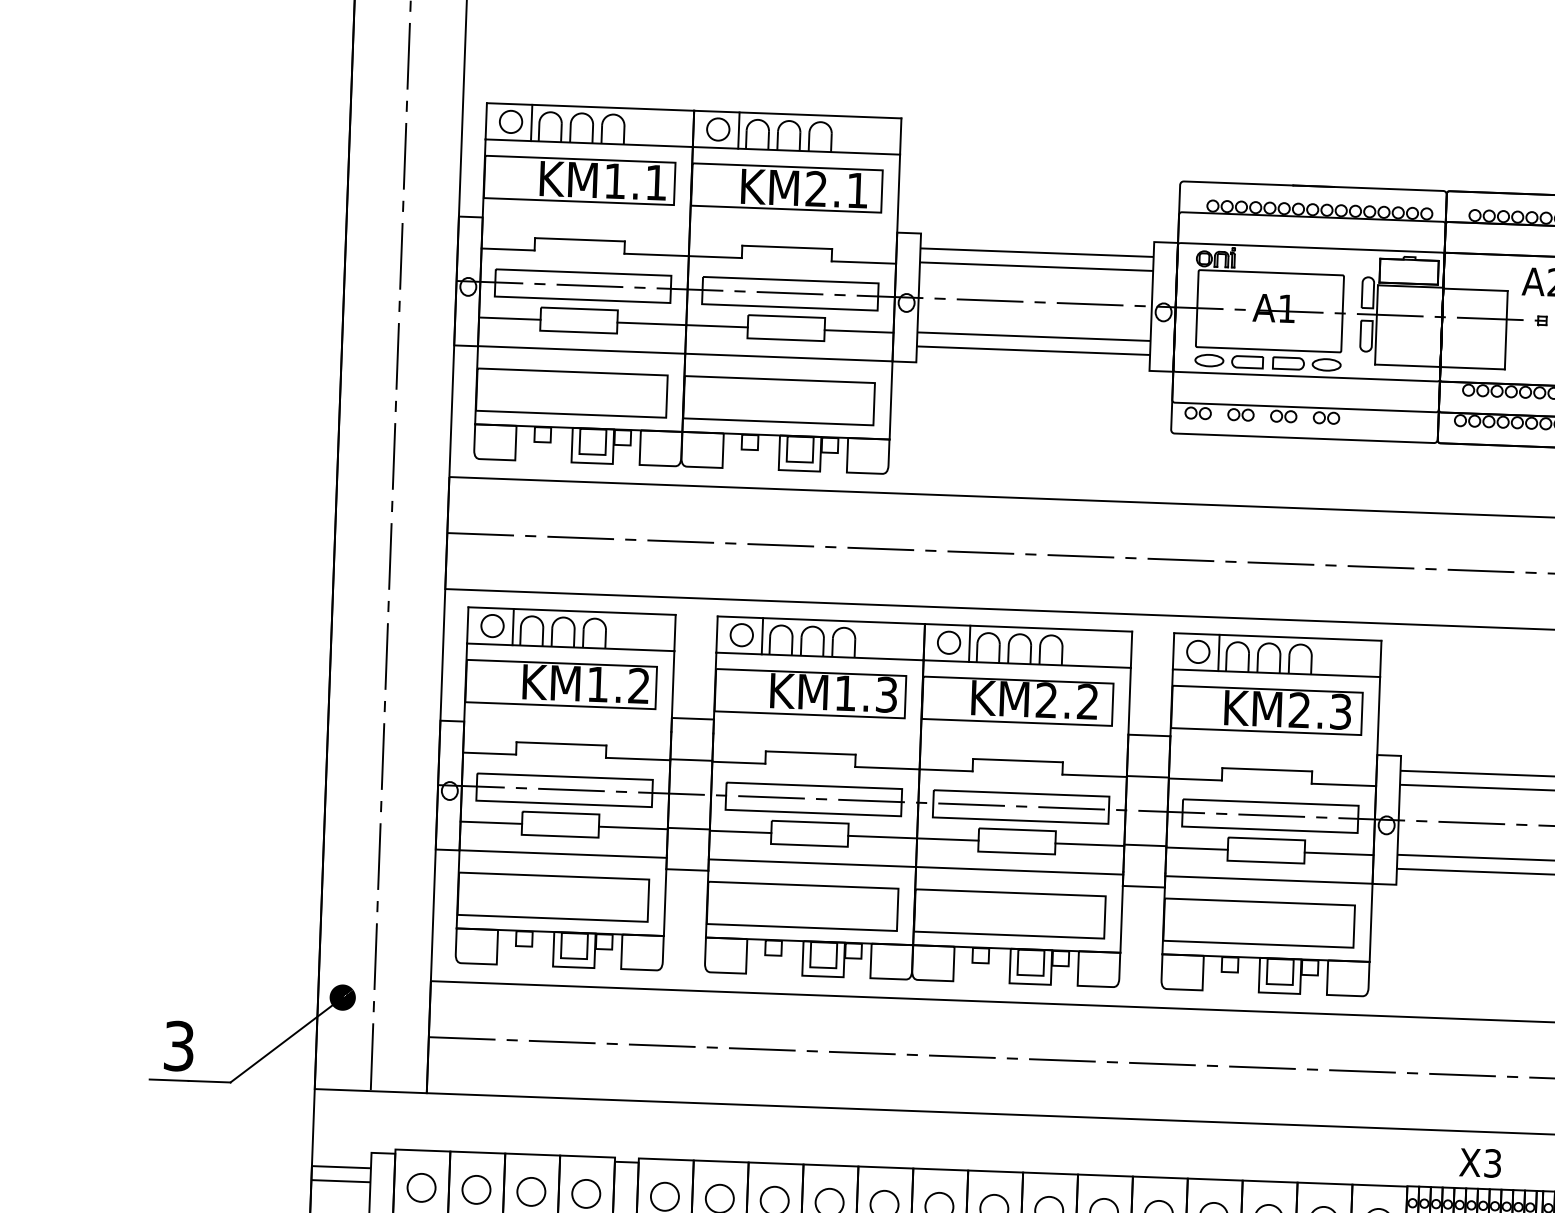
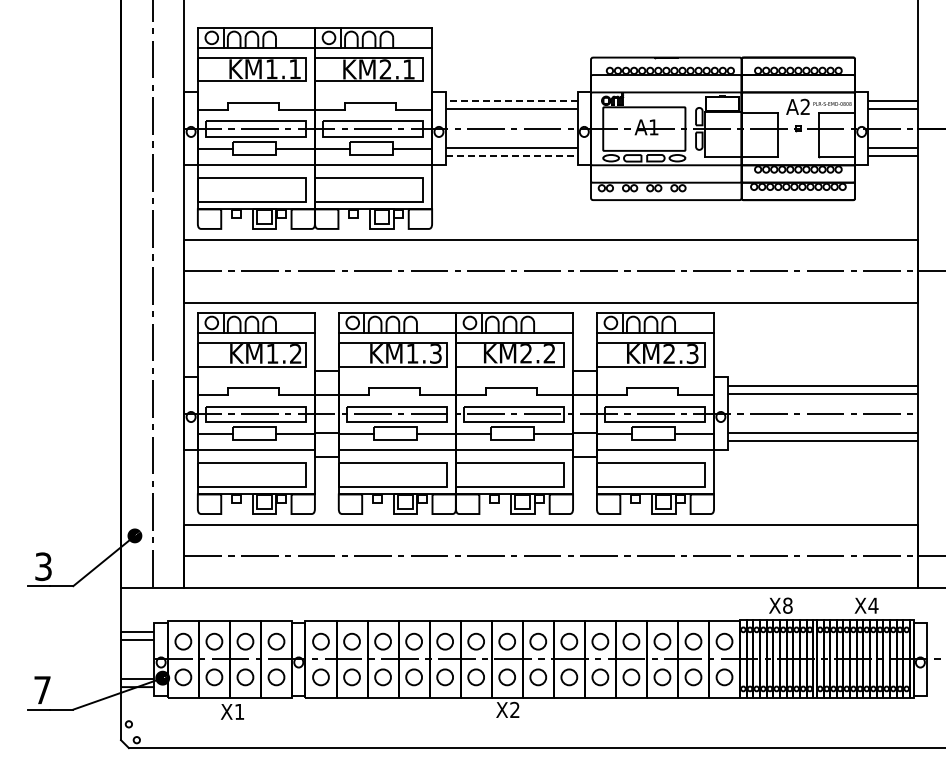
line: (1036, 252) -> (511, 100), solid -> dashed
line: (1033, 351) -> (511, 156), solid -> dashed
text: (1492, 1163) -> (787, 605), X3 -> X8

